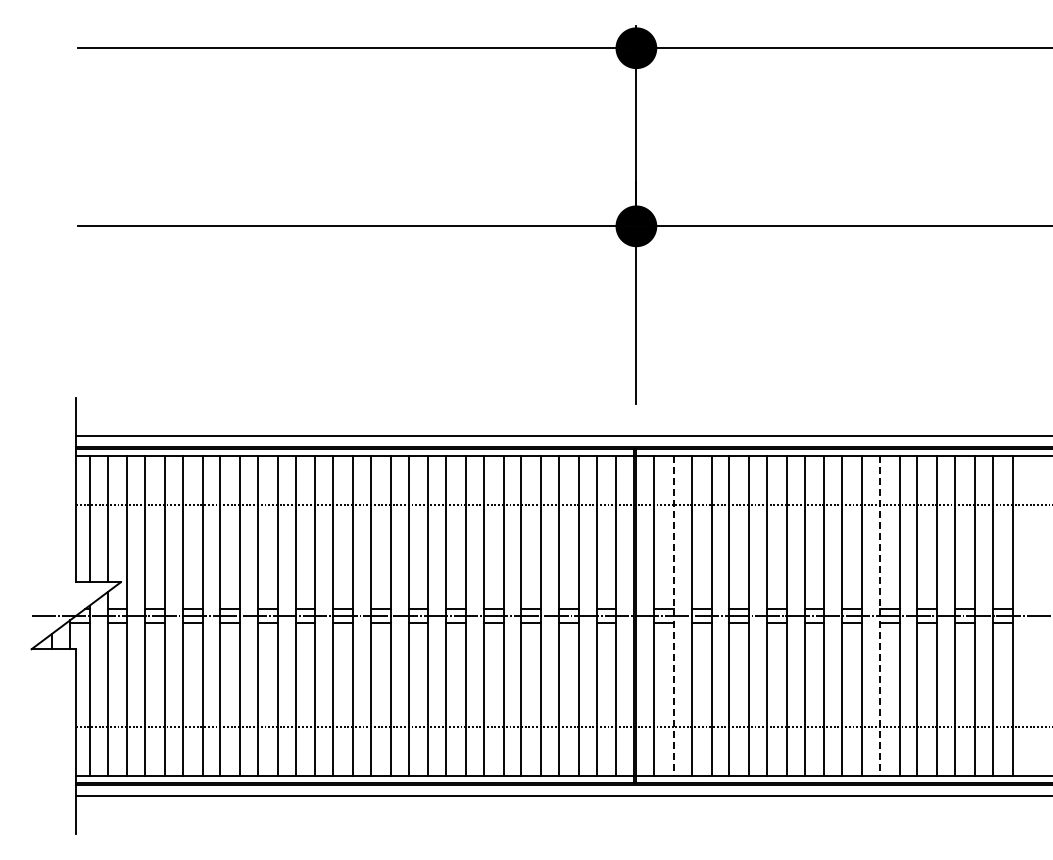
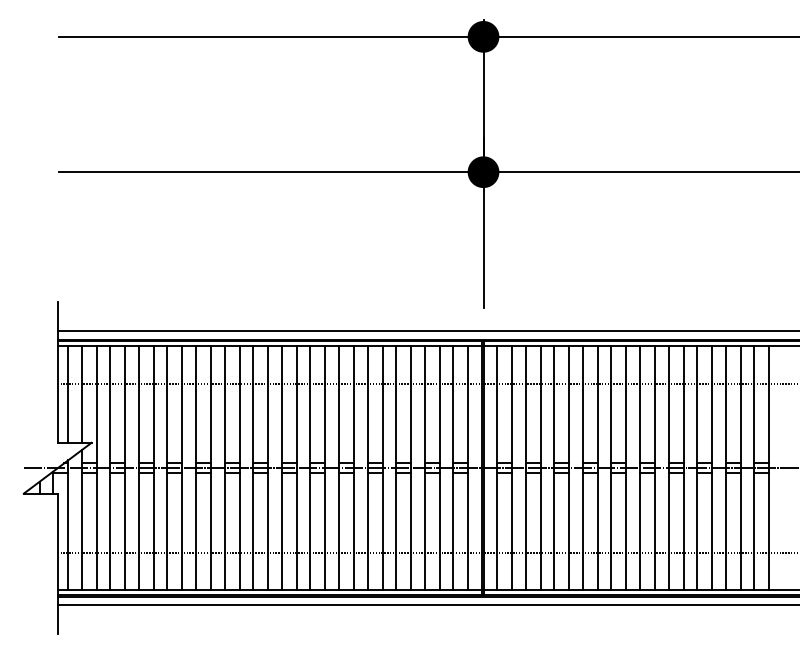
line: (674, 616) -> (512, 468), dashed -> solid
line: (879, 616) -> (668, 468), dashed -> solid

